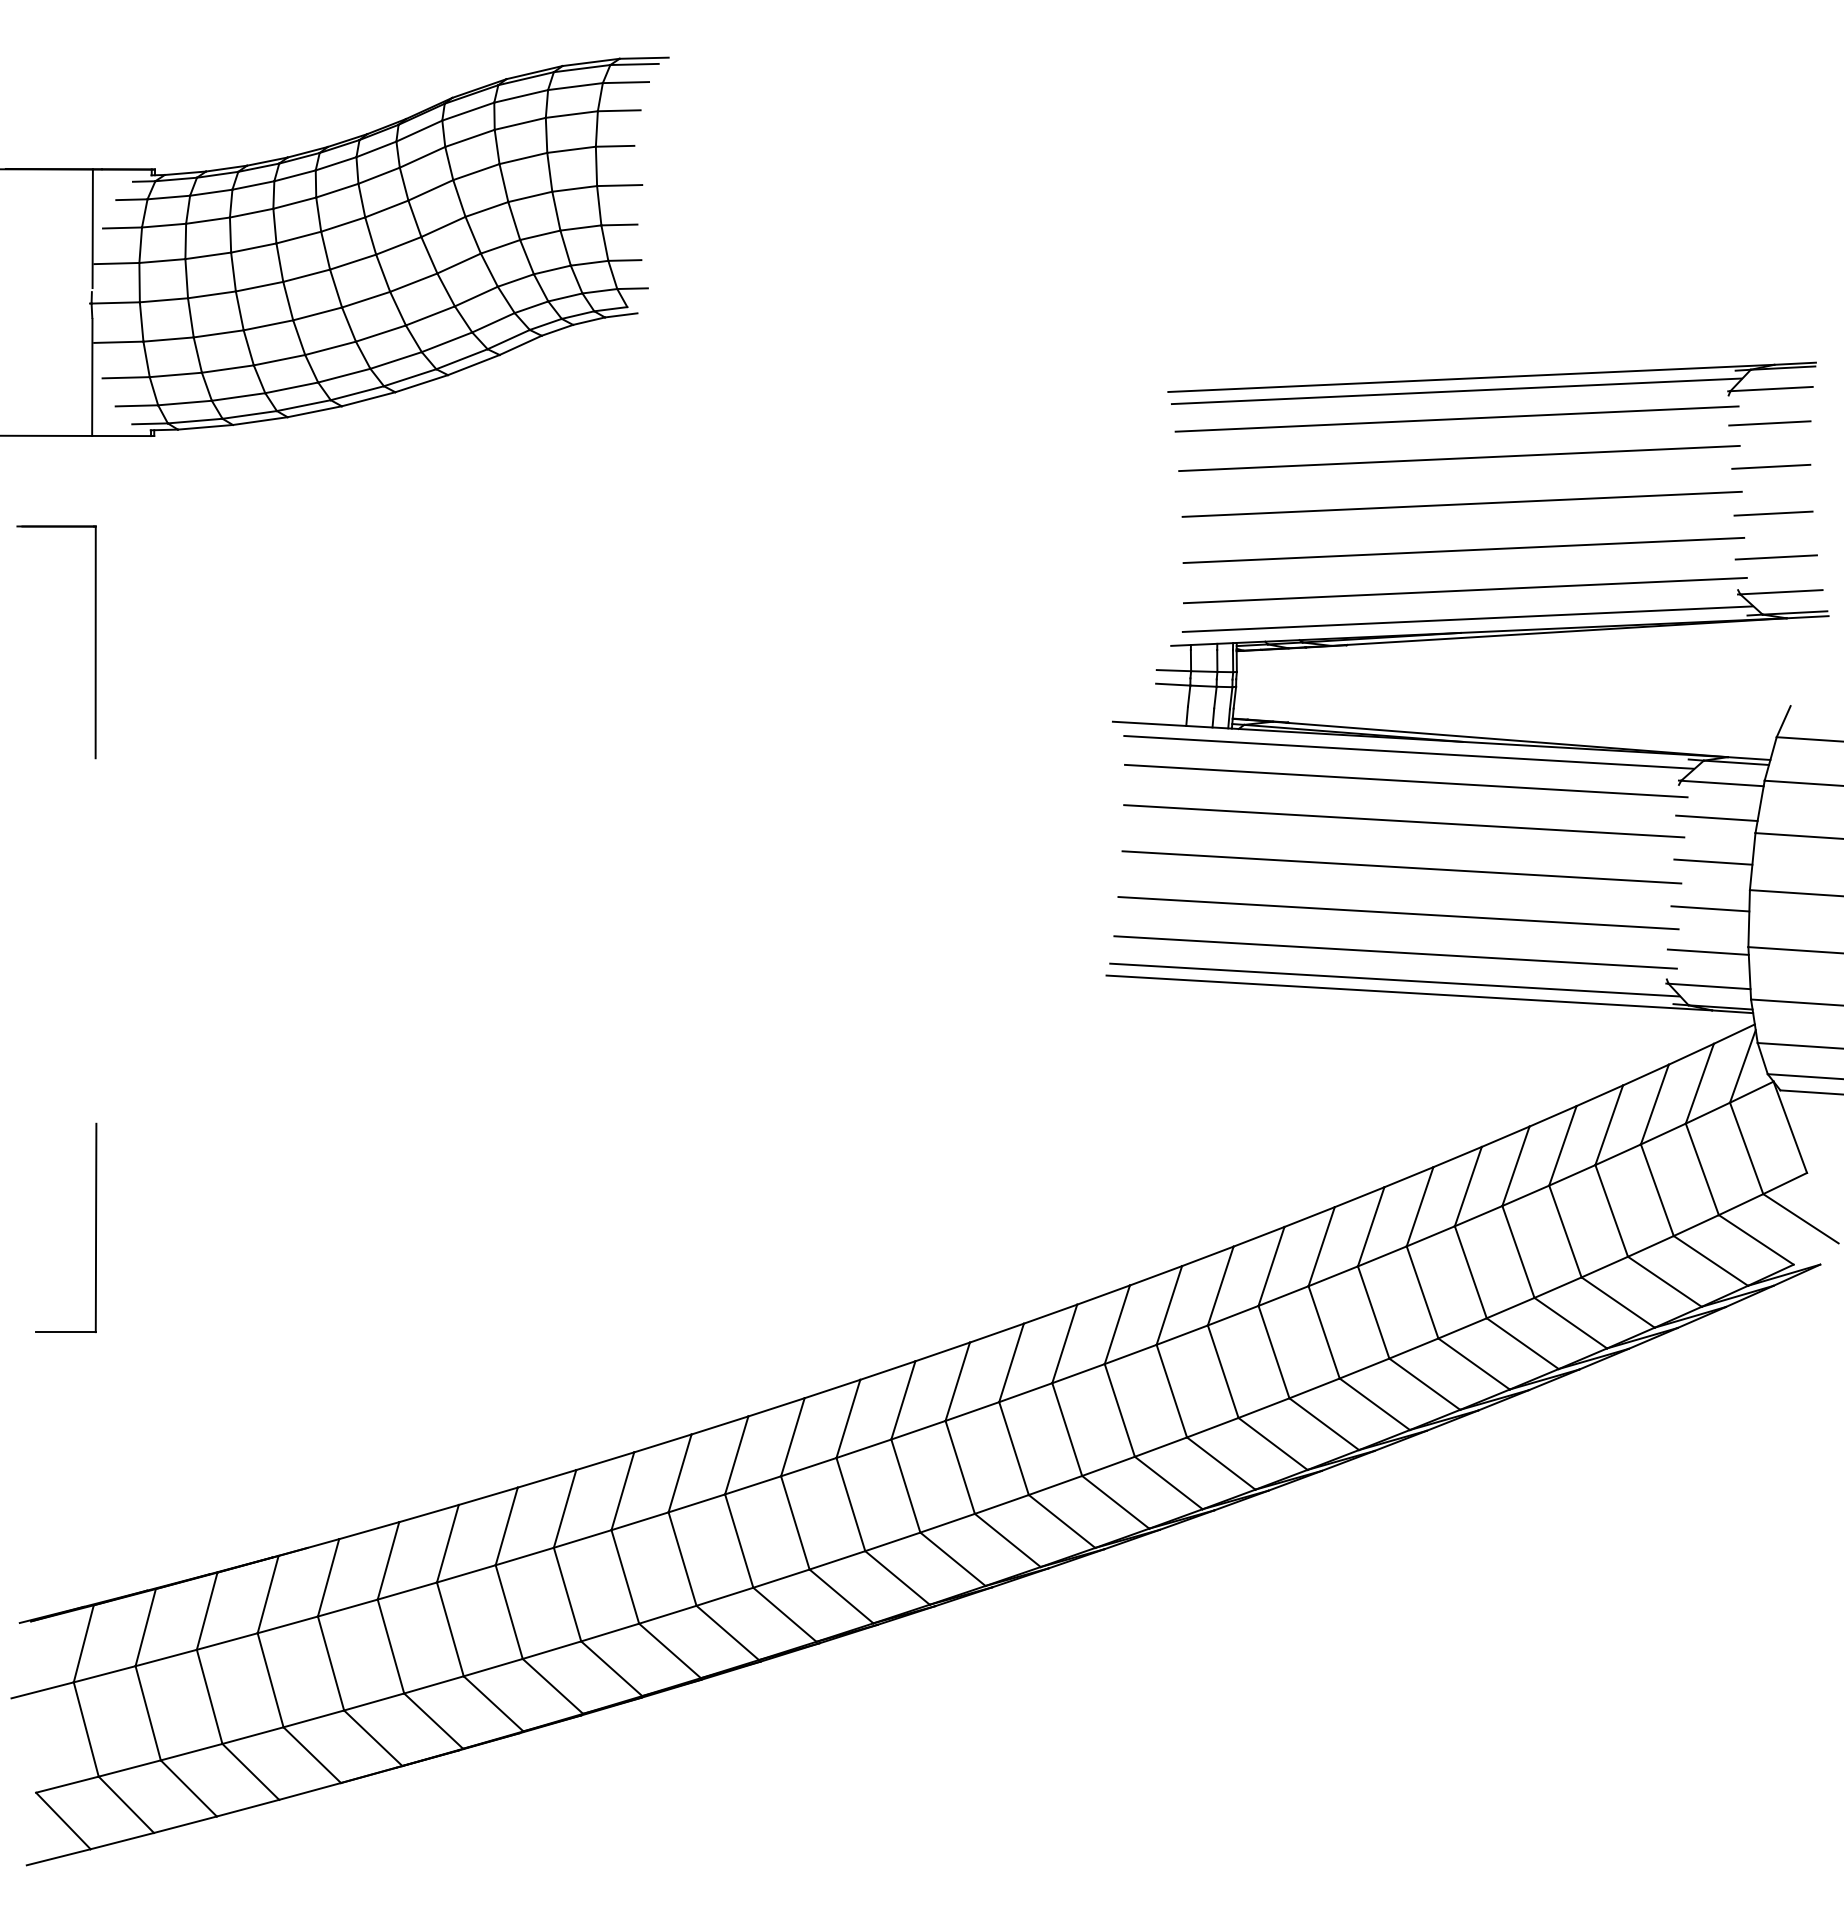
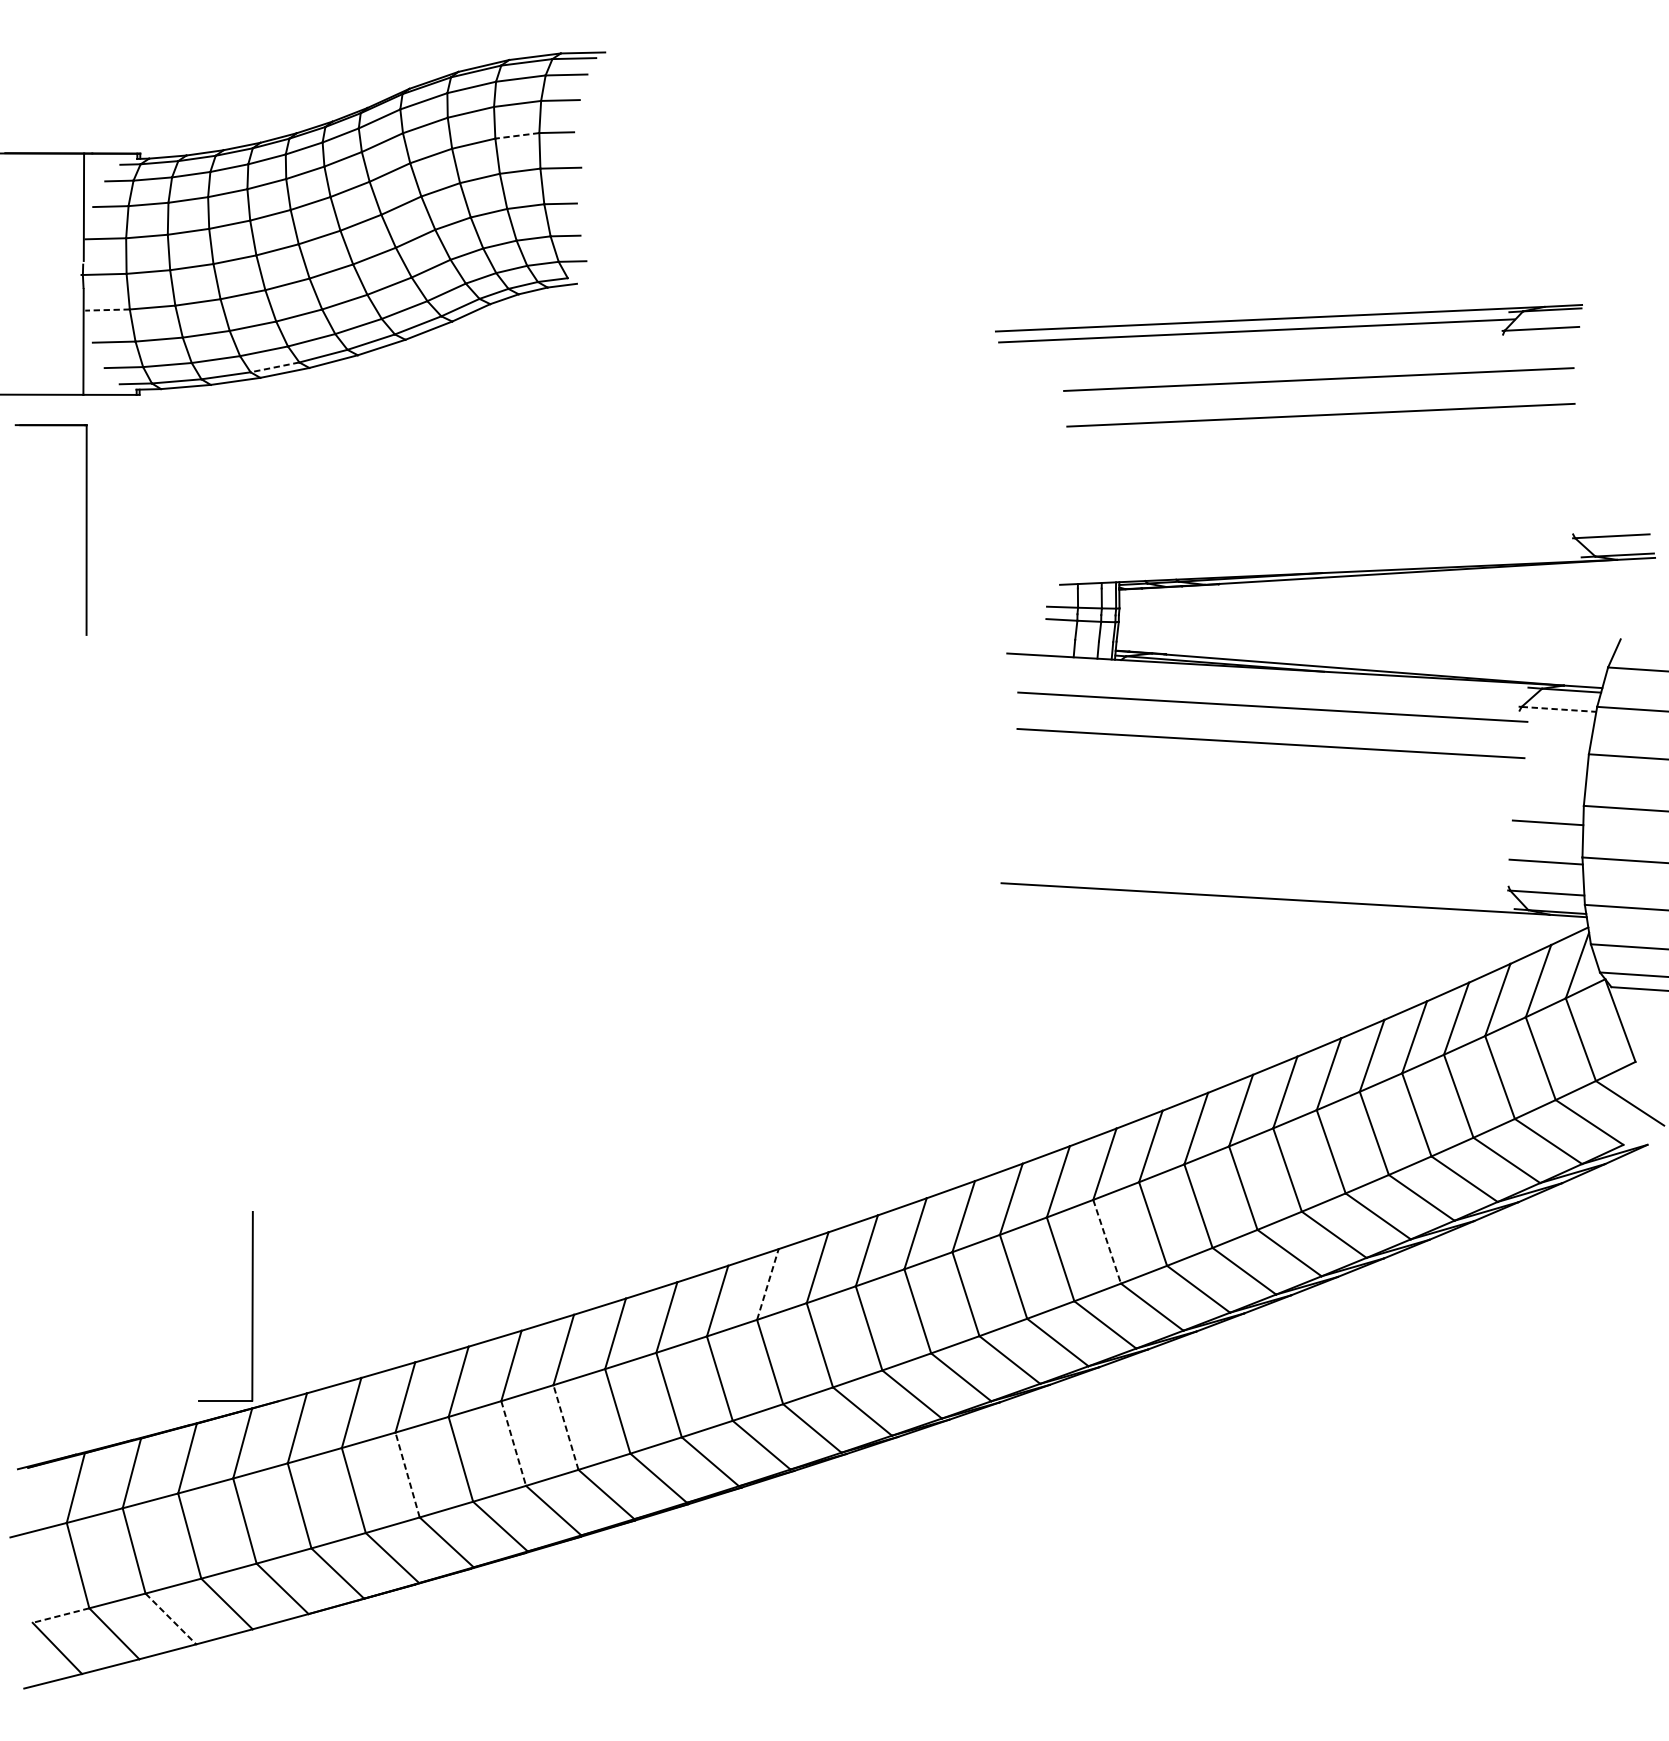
line: (571, 149) -> (517, 135), solid -> dashed
line: (118, 342) -> (107, 310), solid -> dashed
part: (1491, 382) -> (1288, 322), moved
line: (303, 405) -> (274, 367), solid -> dashed
line: (1769, 423) -> (1601, 383), removed
line: (1771, 466) -> (1603, 422), removed
line: (1461, 503) -> (1322, 455), removed
line: (1773, 513) -> (1605, 465), removed
line: (1463, 550) -> (1324, 498), removed
line: (1775, 557) -> (1607, 504), removed
line: (1464, 590) -> (1325, 534), removed
line: (1467, 618) -> (1328, 560), removed
part: (94, 642) -> (85, 530), moved
line: (1408, 751) -> (1274, 680), removed
line: (1722, 783) -> (1559, 709), solid -> dashed
line: (1716, 818) -> (1553, 741), removed
line: (1713, 861) -> (1550, 779), removed
line: (1401, 867) -> (1268, 785), removed
line: (1398, 913) -> (1265, 827), removed
line: (1395, 952) -> (1263, 862), removed
line: (1394, 979) -> (1262, 886), removed
part: (95, 1227) -> (252, 1305), moved
line: (1223, 1371) -> (1107, 1241), solid -> dashed
line: (848, 1418) -> (767, 1284), solid -> dashed
line: (625, 1576) -> (566, 1427), solid -> dashed
line: (567, 1594) -> (513, 1443), solid -> dashed
line: (450, 1629) -> (407, 1475), solid -> dashed
line: (66, 1784) -> (60, 1615), solid -> dashed
line: (188, 1788) -> (170, 1619), solid -> dashed

